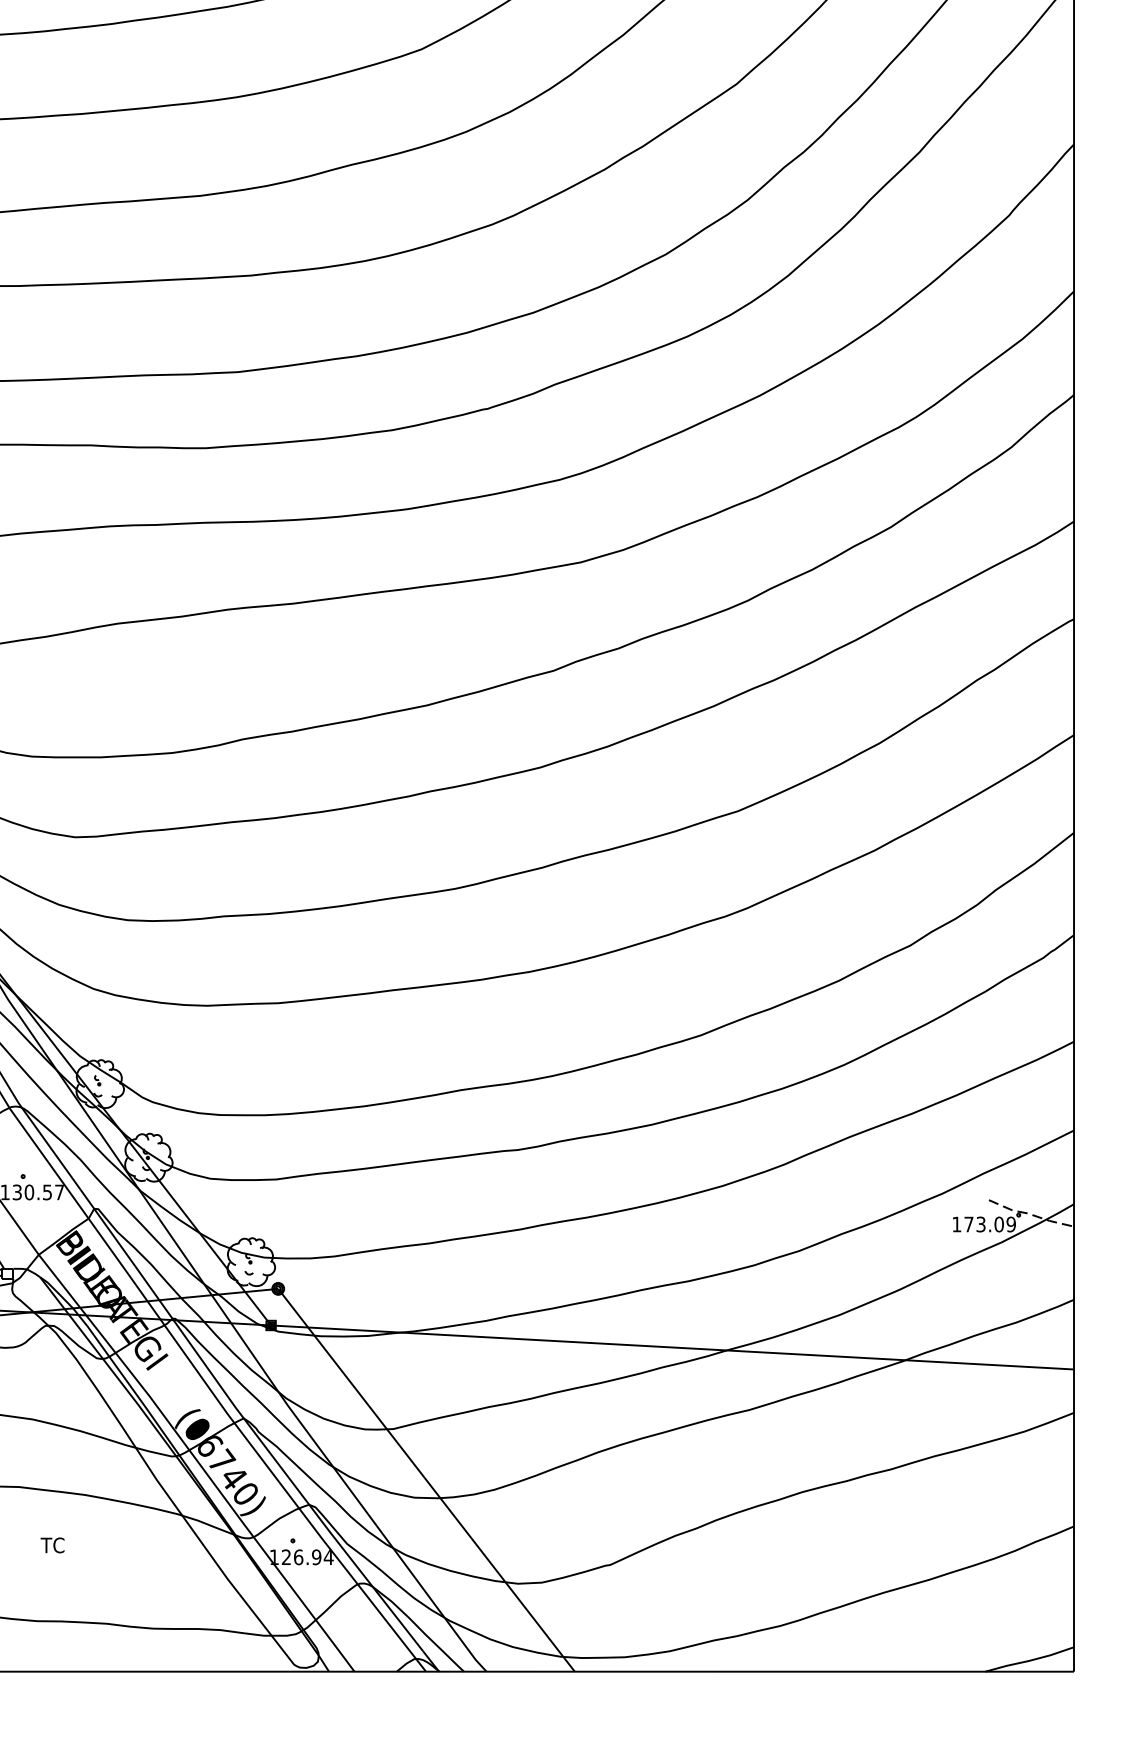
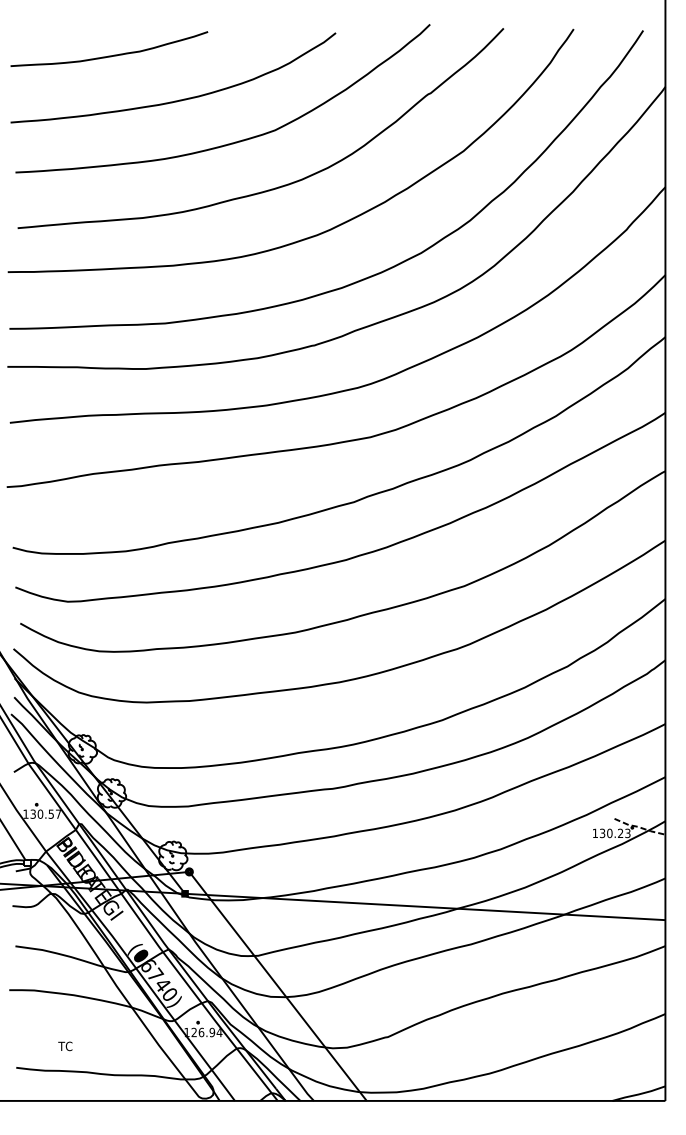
text: (990, 1224) -> (615, 833), 173.09 -> 130.23
text: (52, 1545) -> (65, 1046), moved

